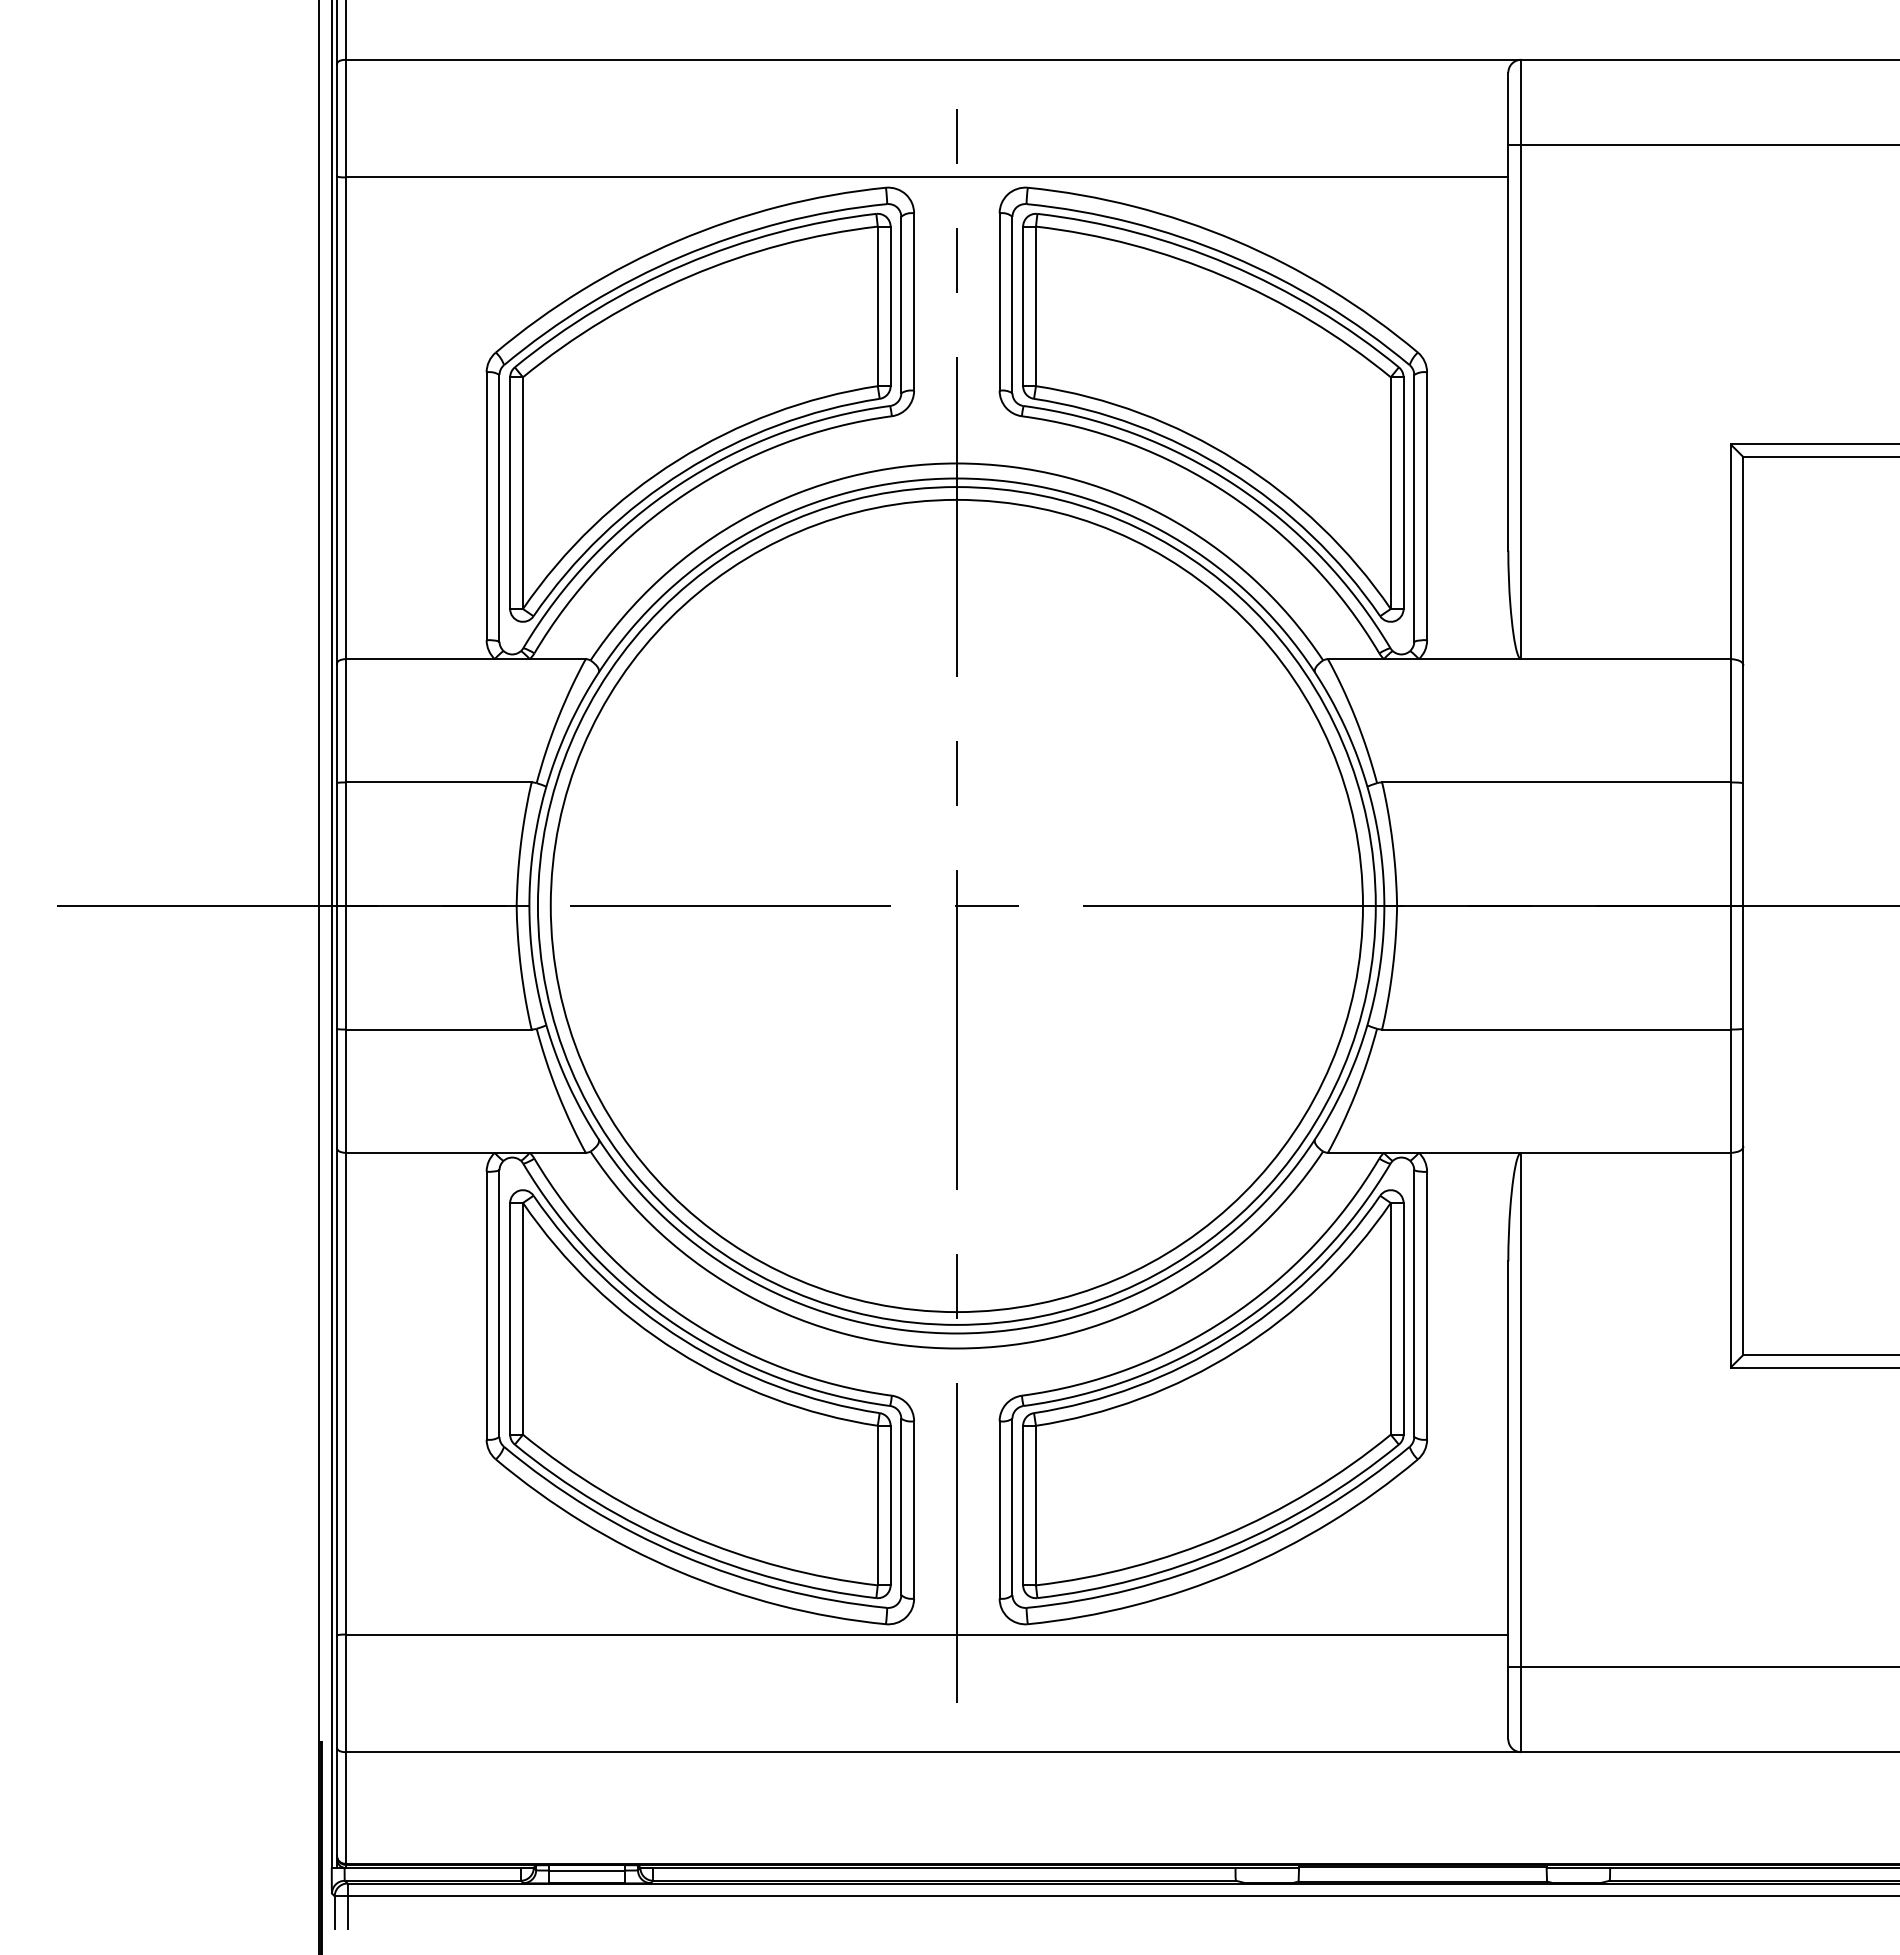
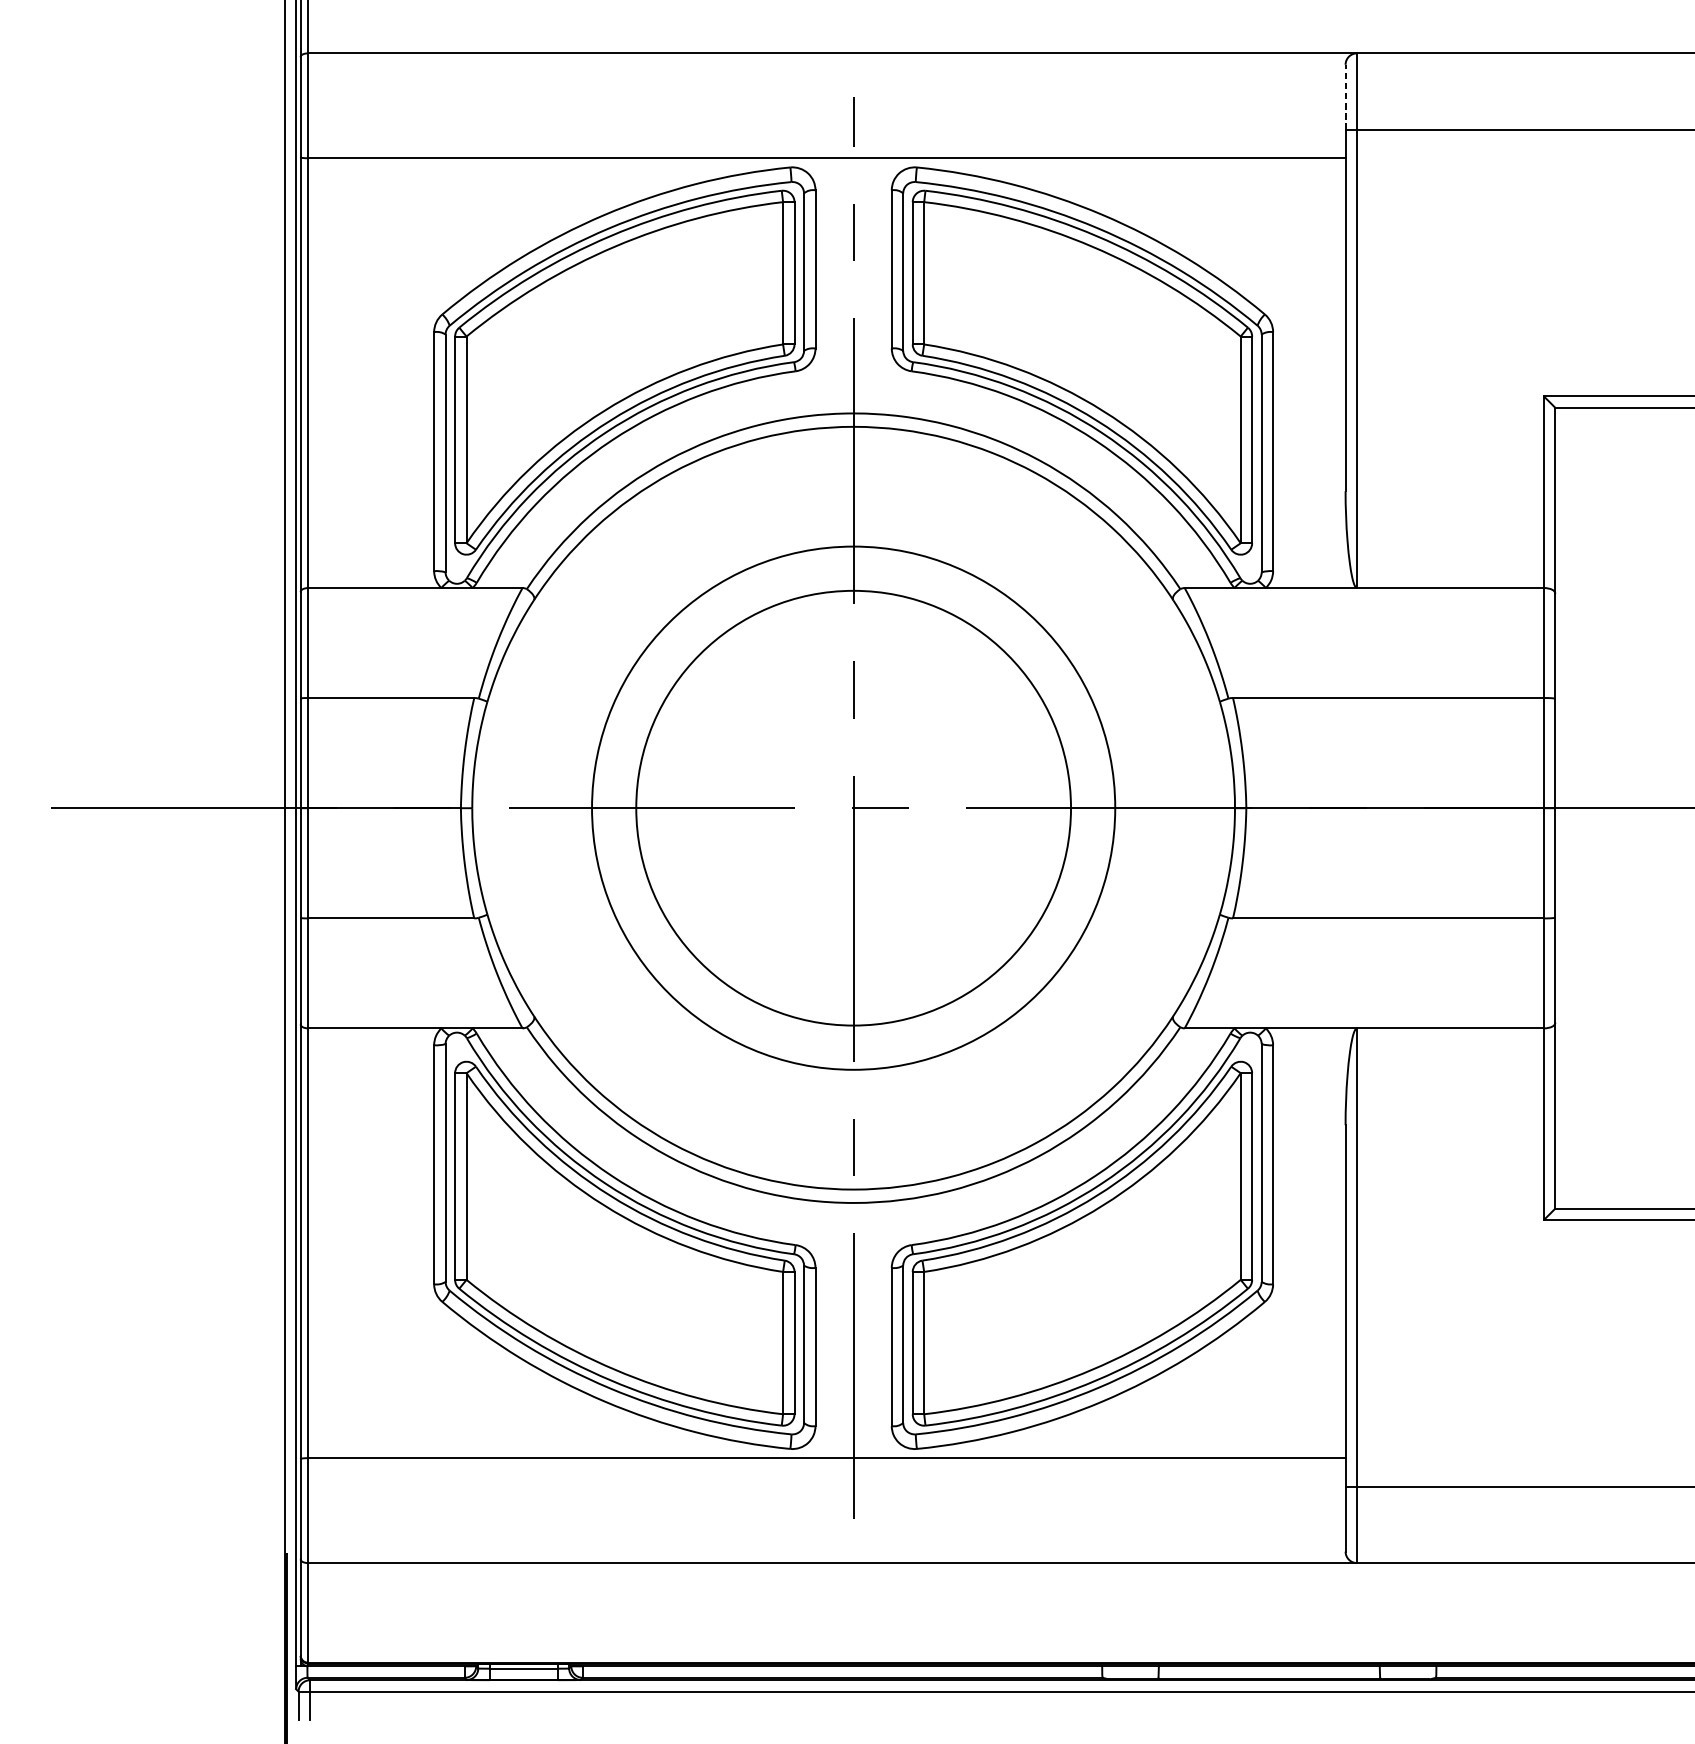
line: (1508, 108) -> (1345, 96), solid -> dashed
circle: (956, 905) -> (853, 807), size x0.6
circle: (956, 905) -> (853, 807), size x0.7

